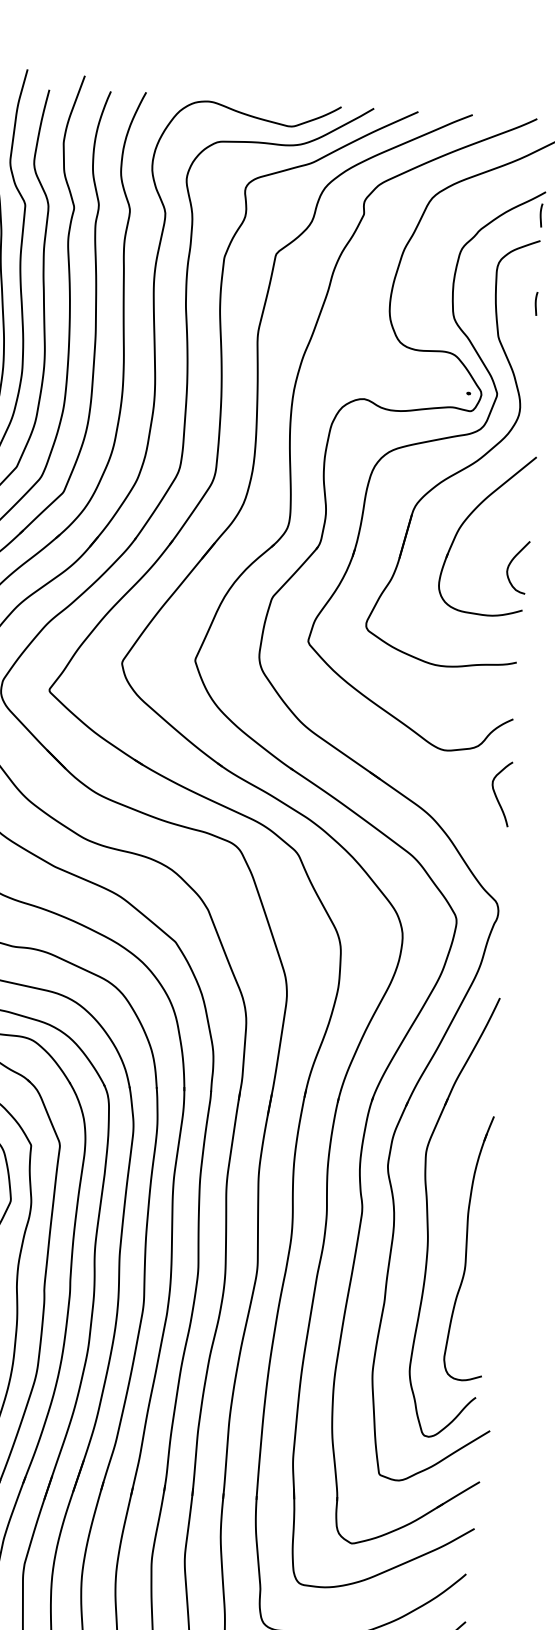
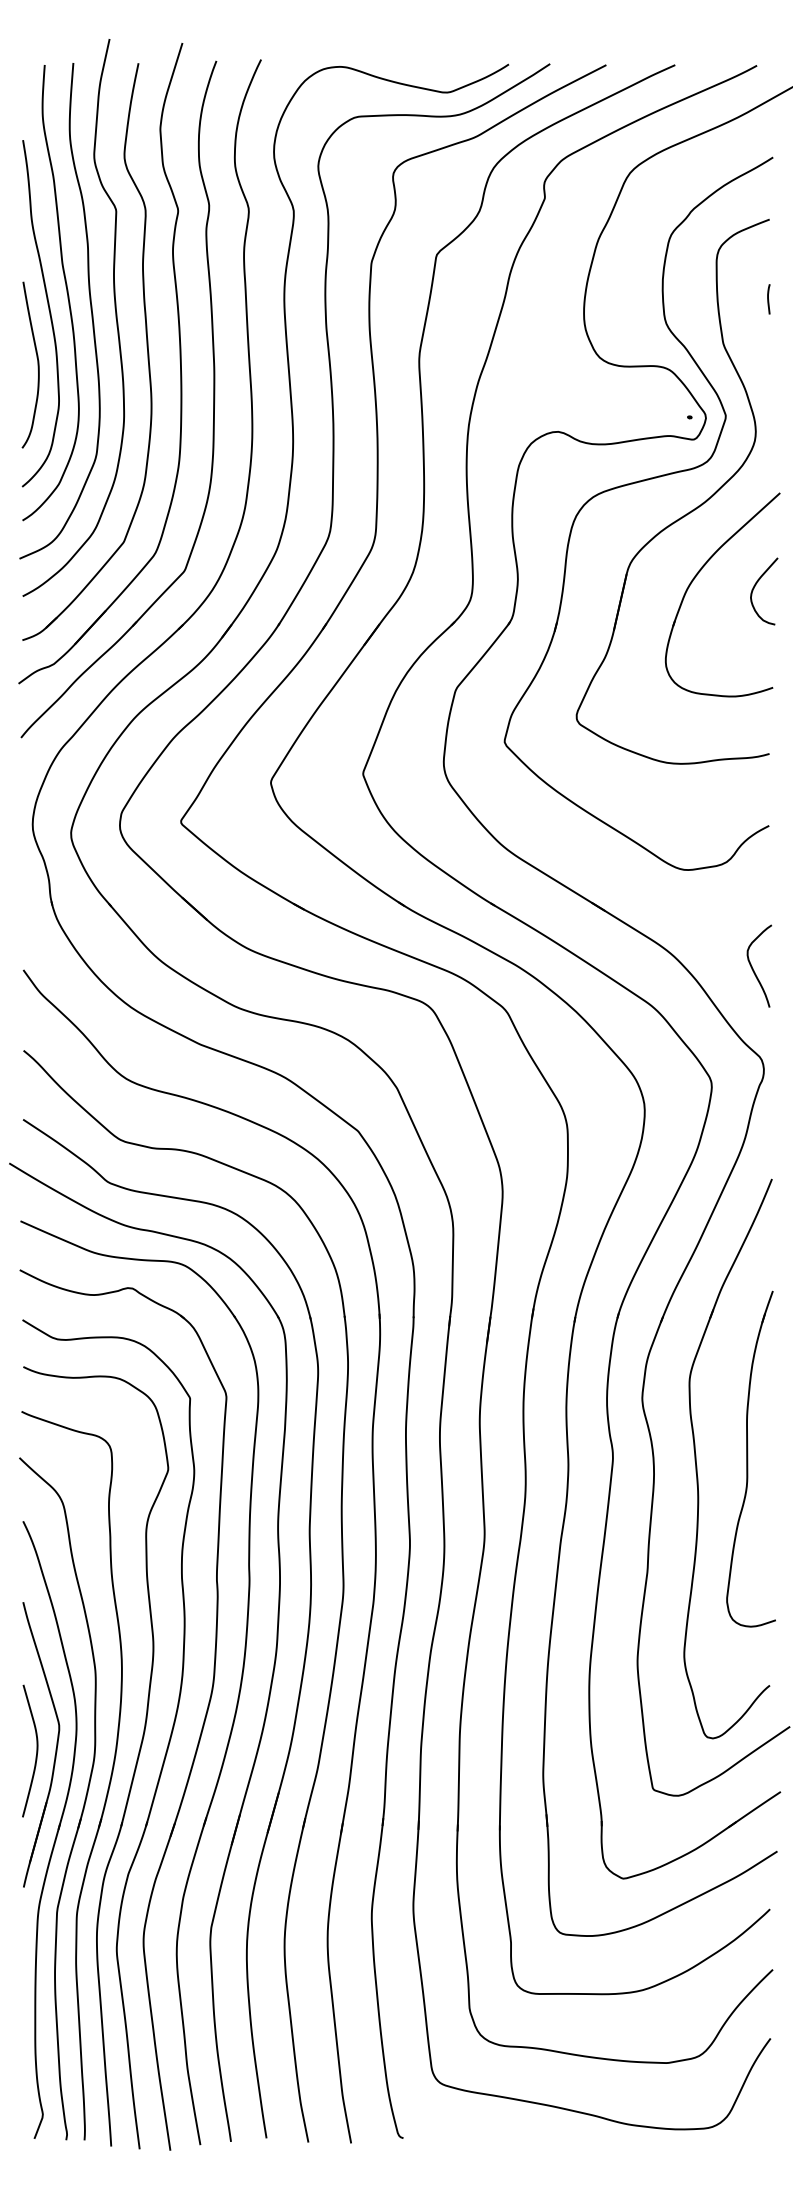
line: (540, 215) -> (768, 187), removed
curve: (511, 563) -> (755, 586), moved
curve: (496, 795) -> (753, 968), moved
part: (469, 1247) -> (750, 1458), moved

